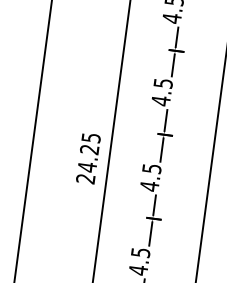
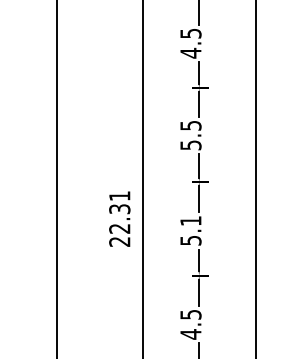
text: (160, 101) -> (190, 145), 4.5 -> 5.5
text: (89, 152) -> (119, 212), 24.25 -> 22.31
text: (150, 178) -> (190, 231), 4.5 -> 5.1

